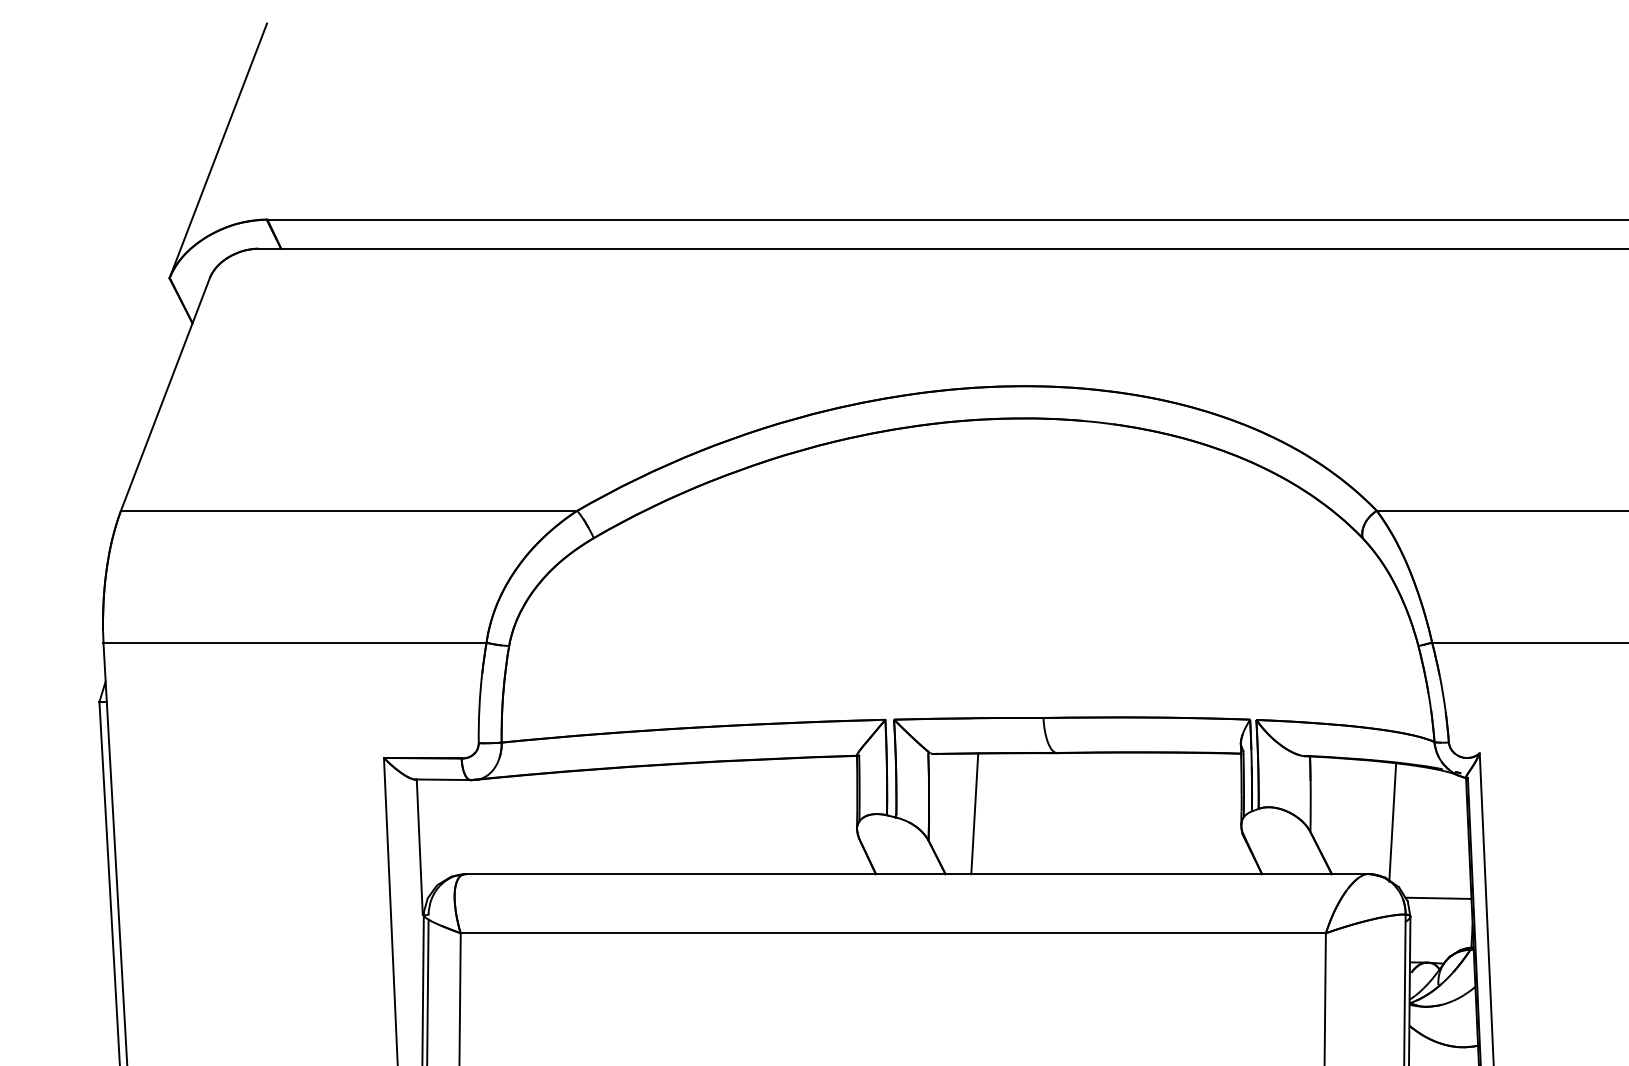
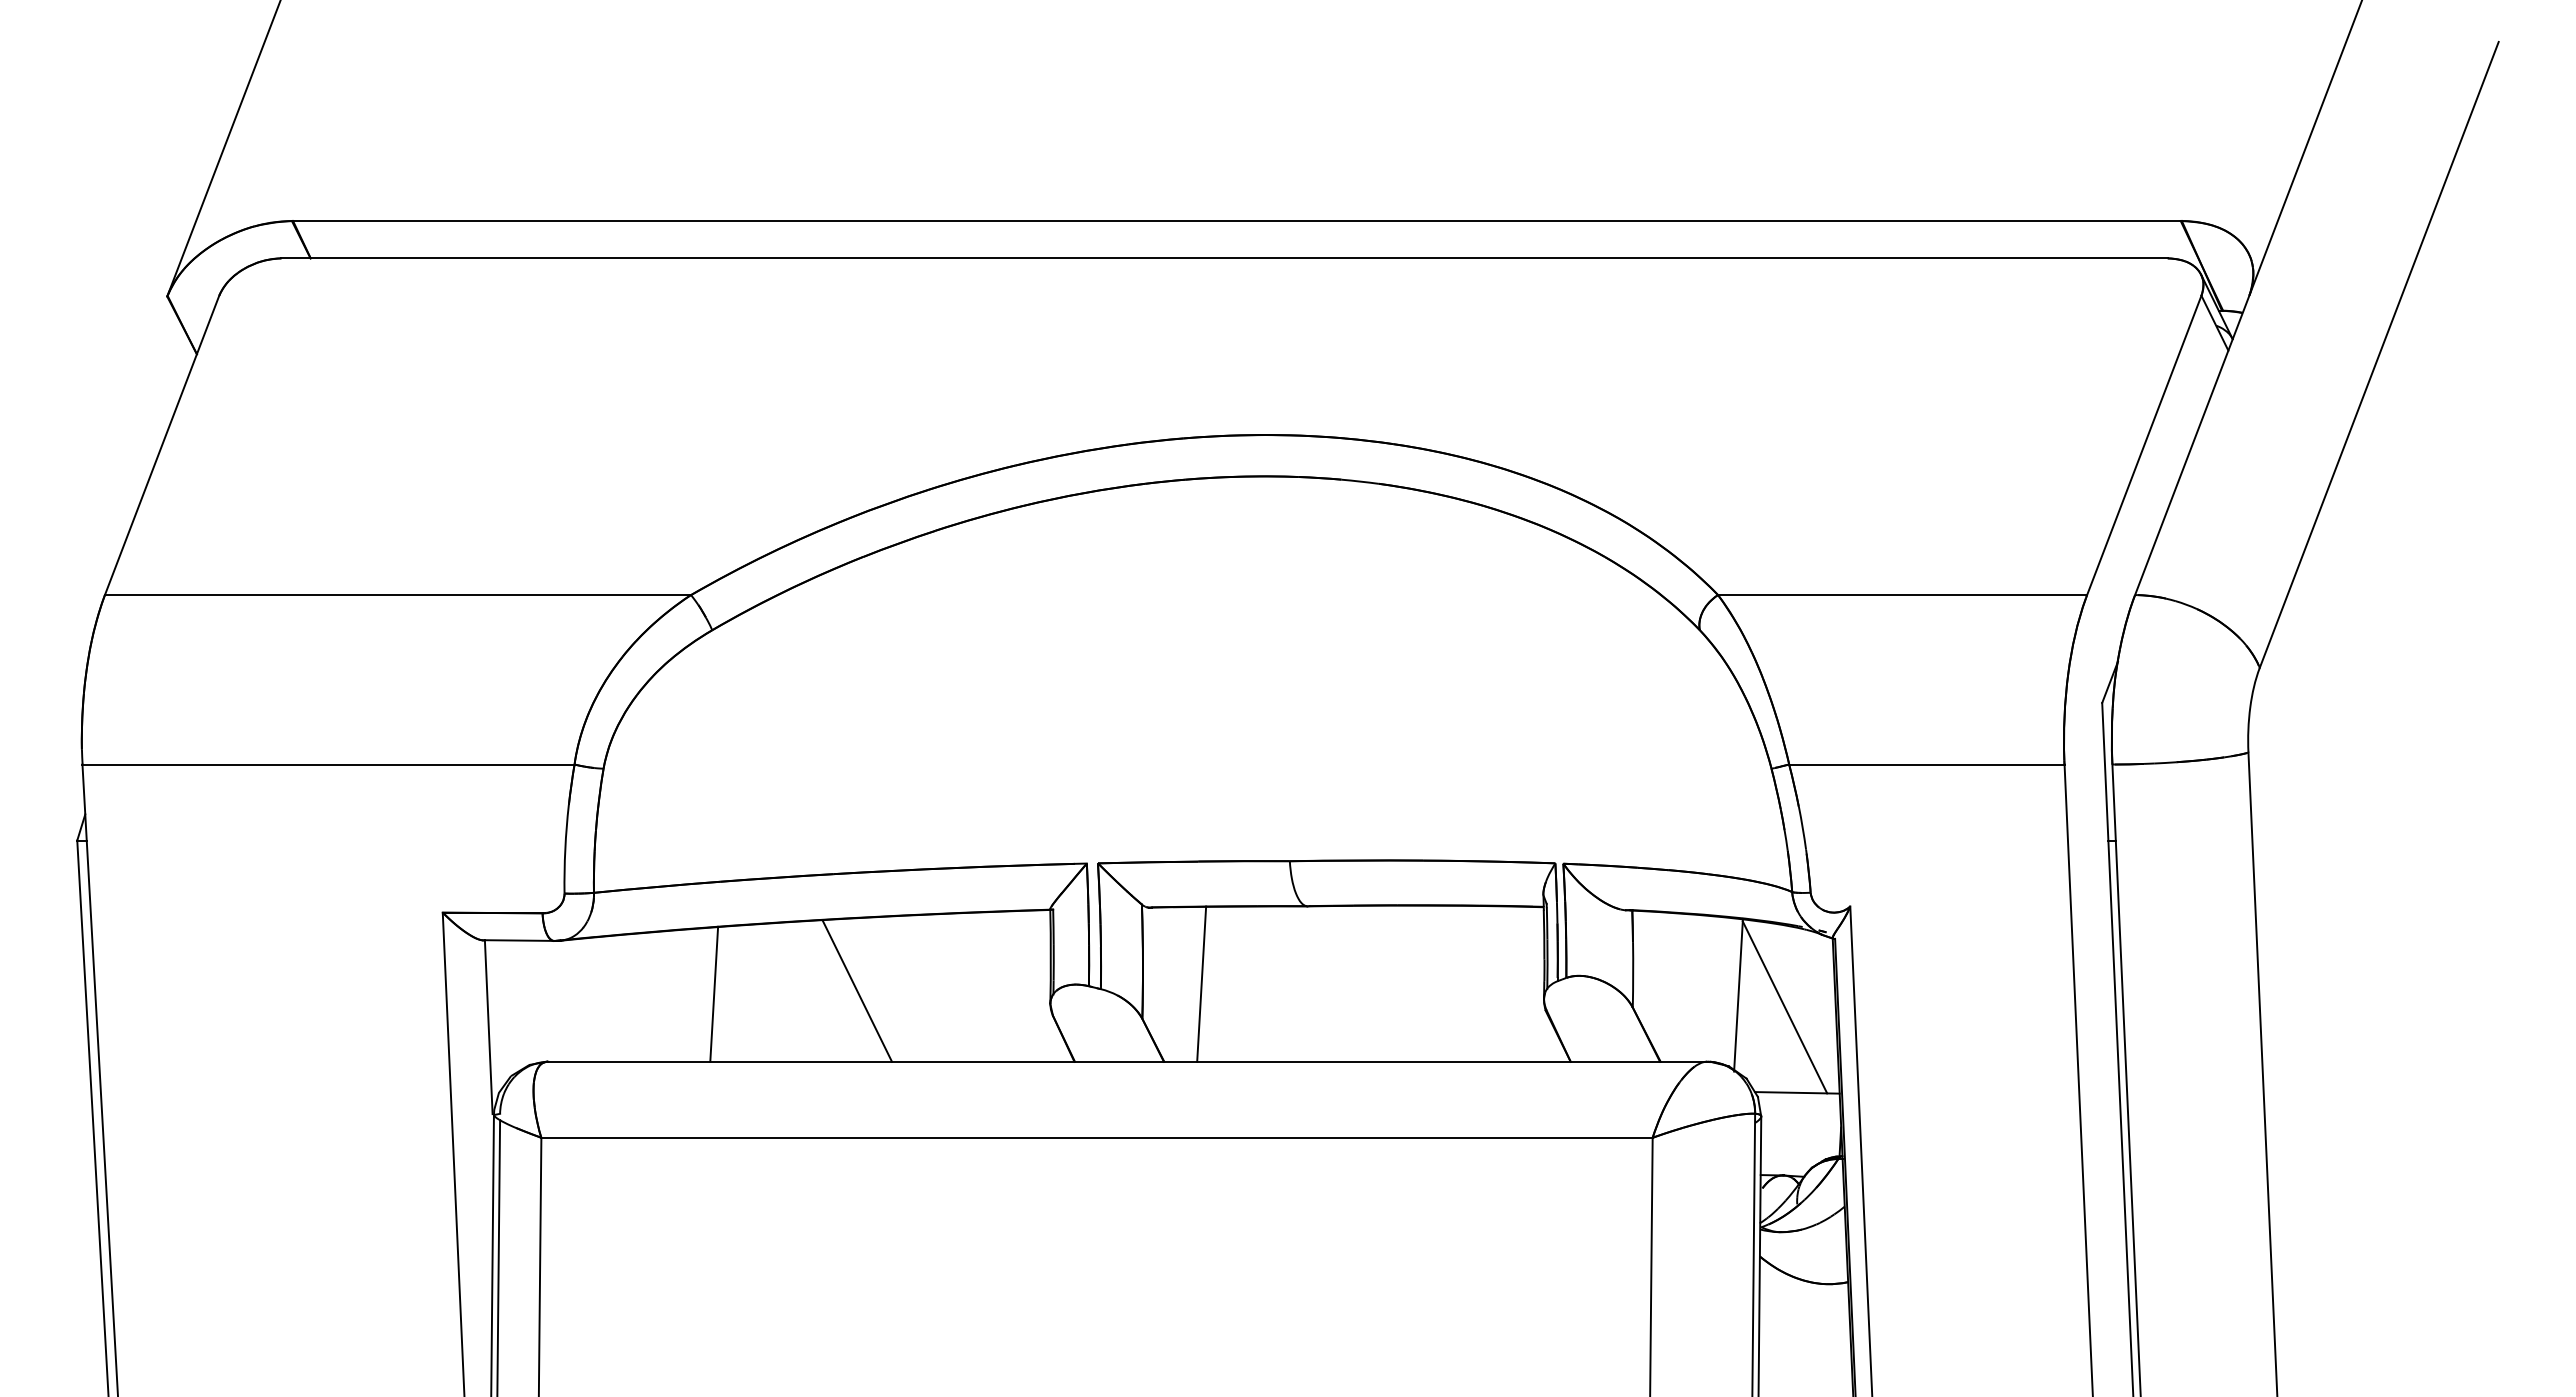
line: (706, 818) -> (857, 990), added
line: (595, 820) -> (714, 993), added
line: (1428, 831) -> (1784, 1007), added

